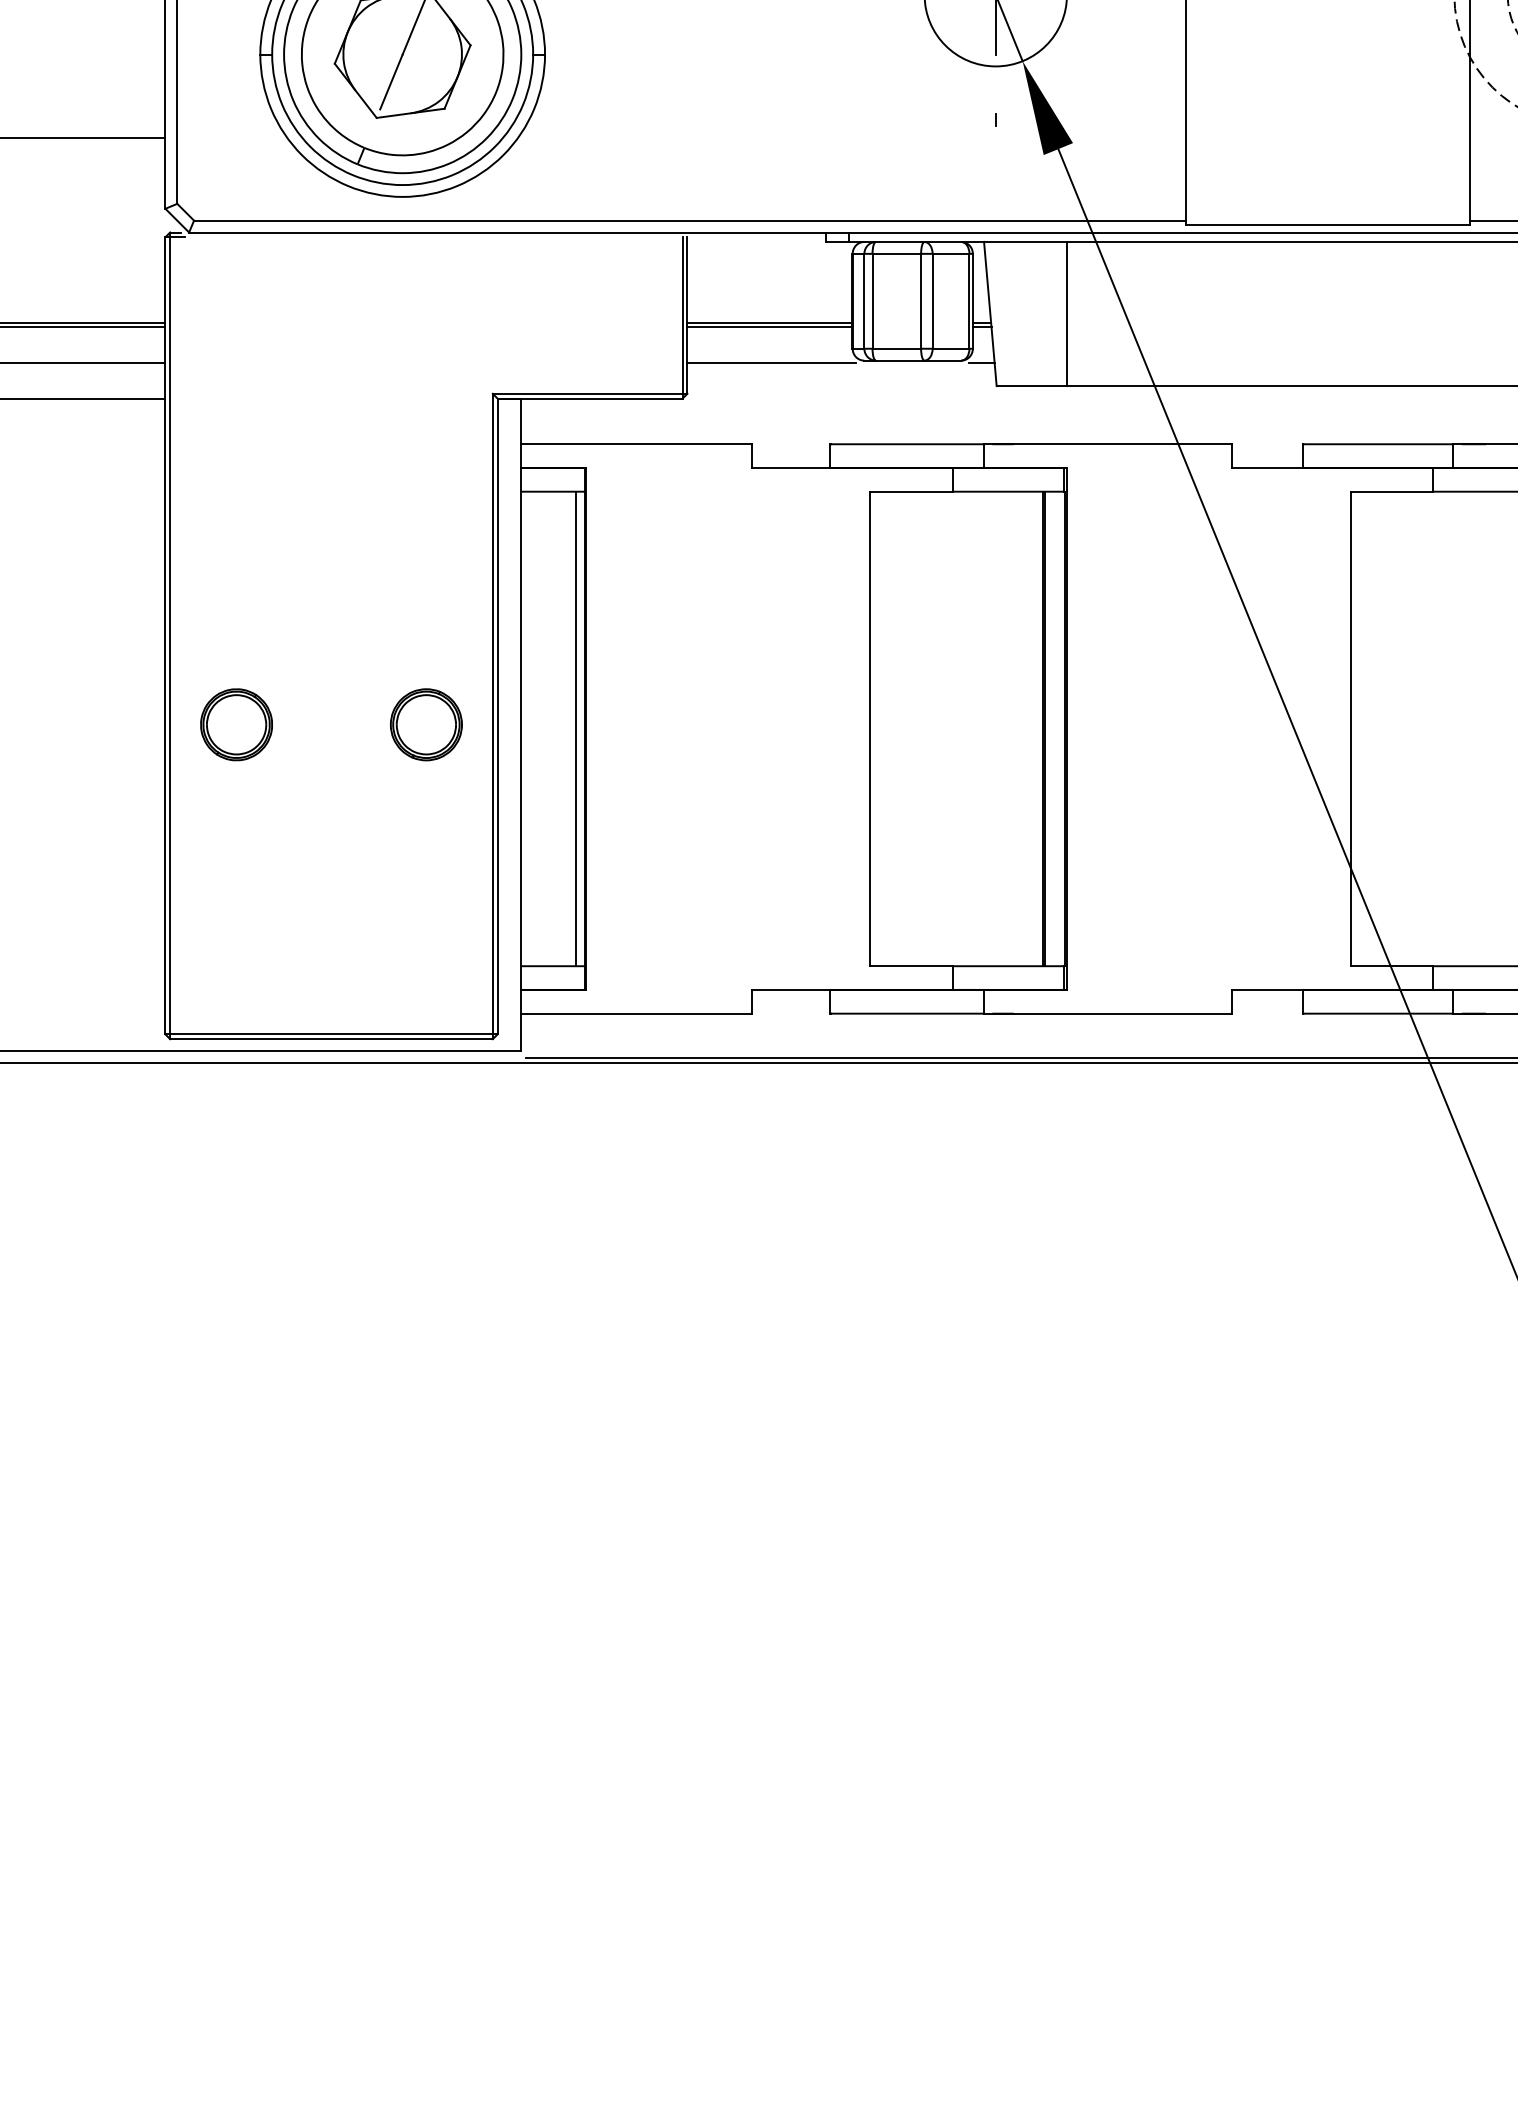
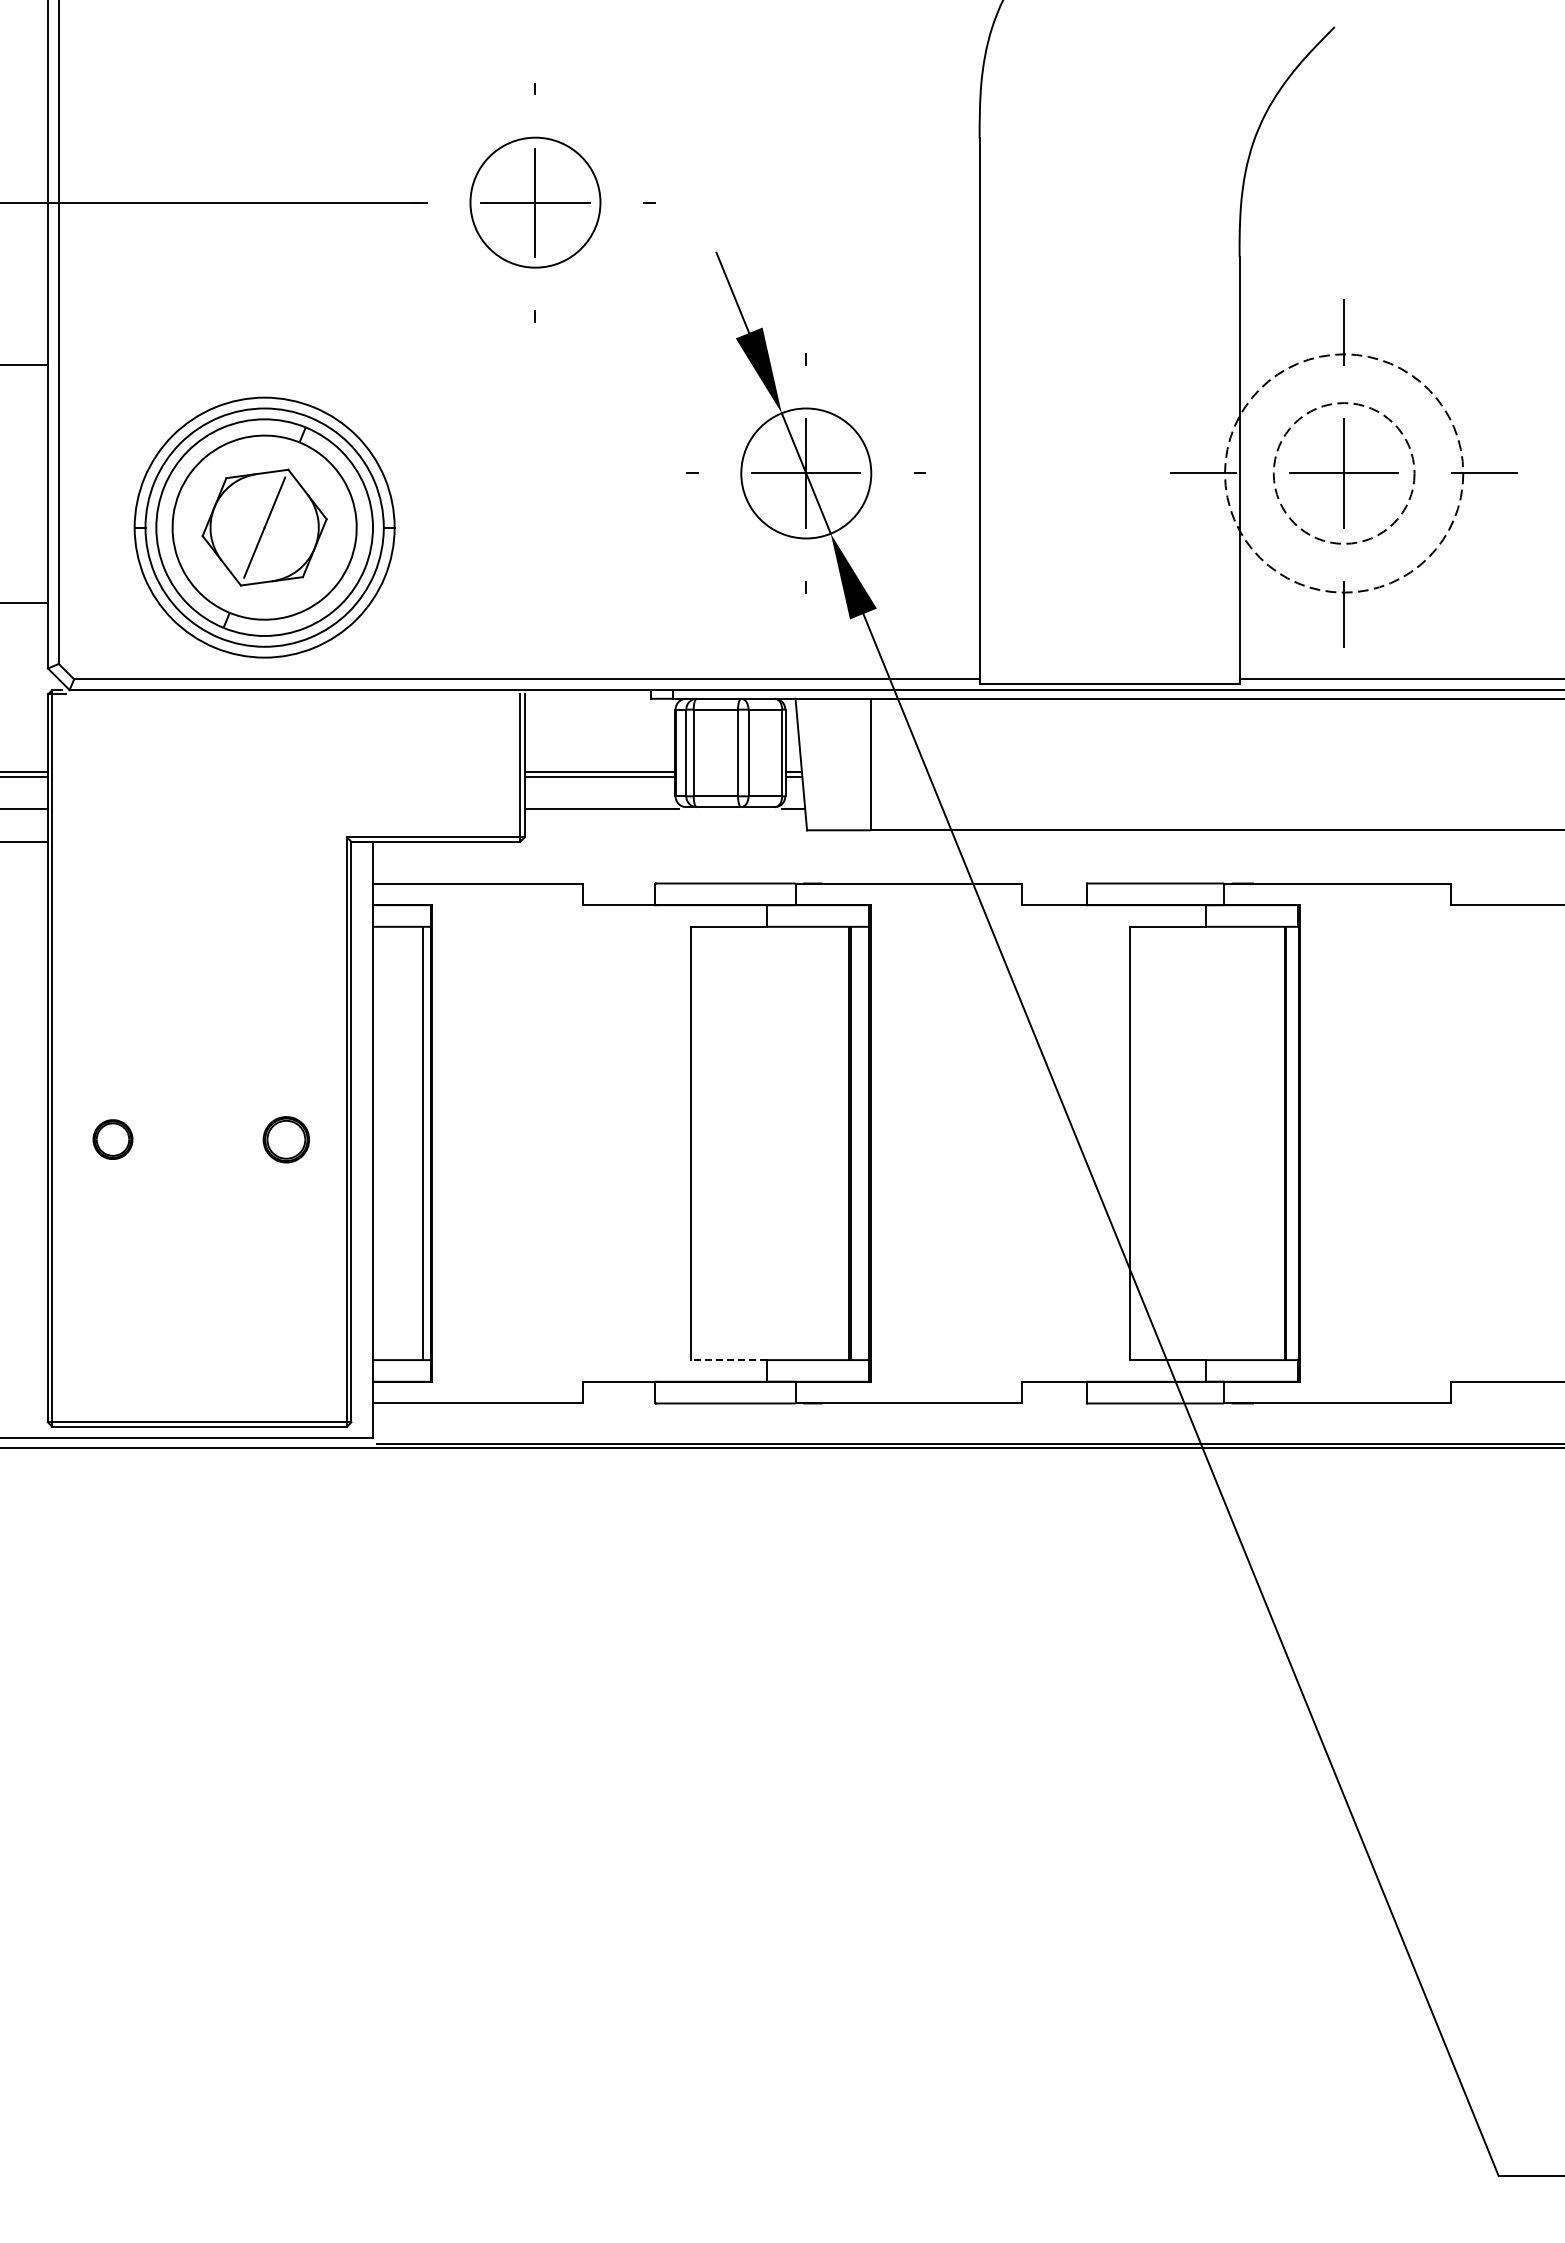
part: (236, 724) -> (112, 1139), size x0.6
part: (426, 724) -> (286, 1139), size x0.7
line: (911, 966) -> (729, 1360), solid -> dashed

